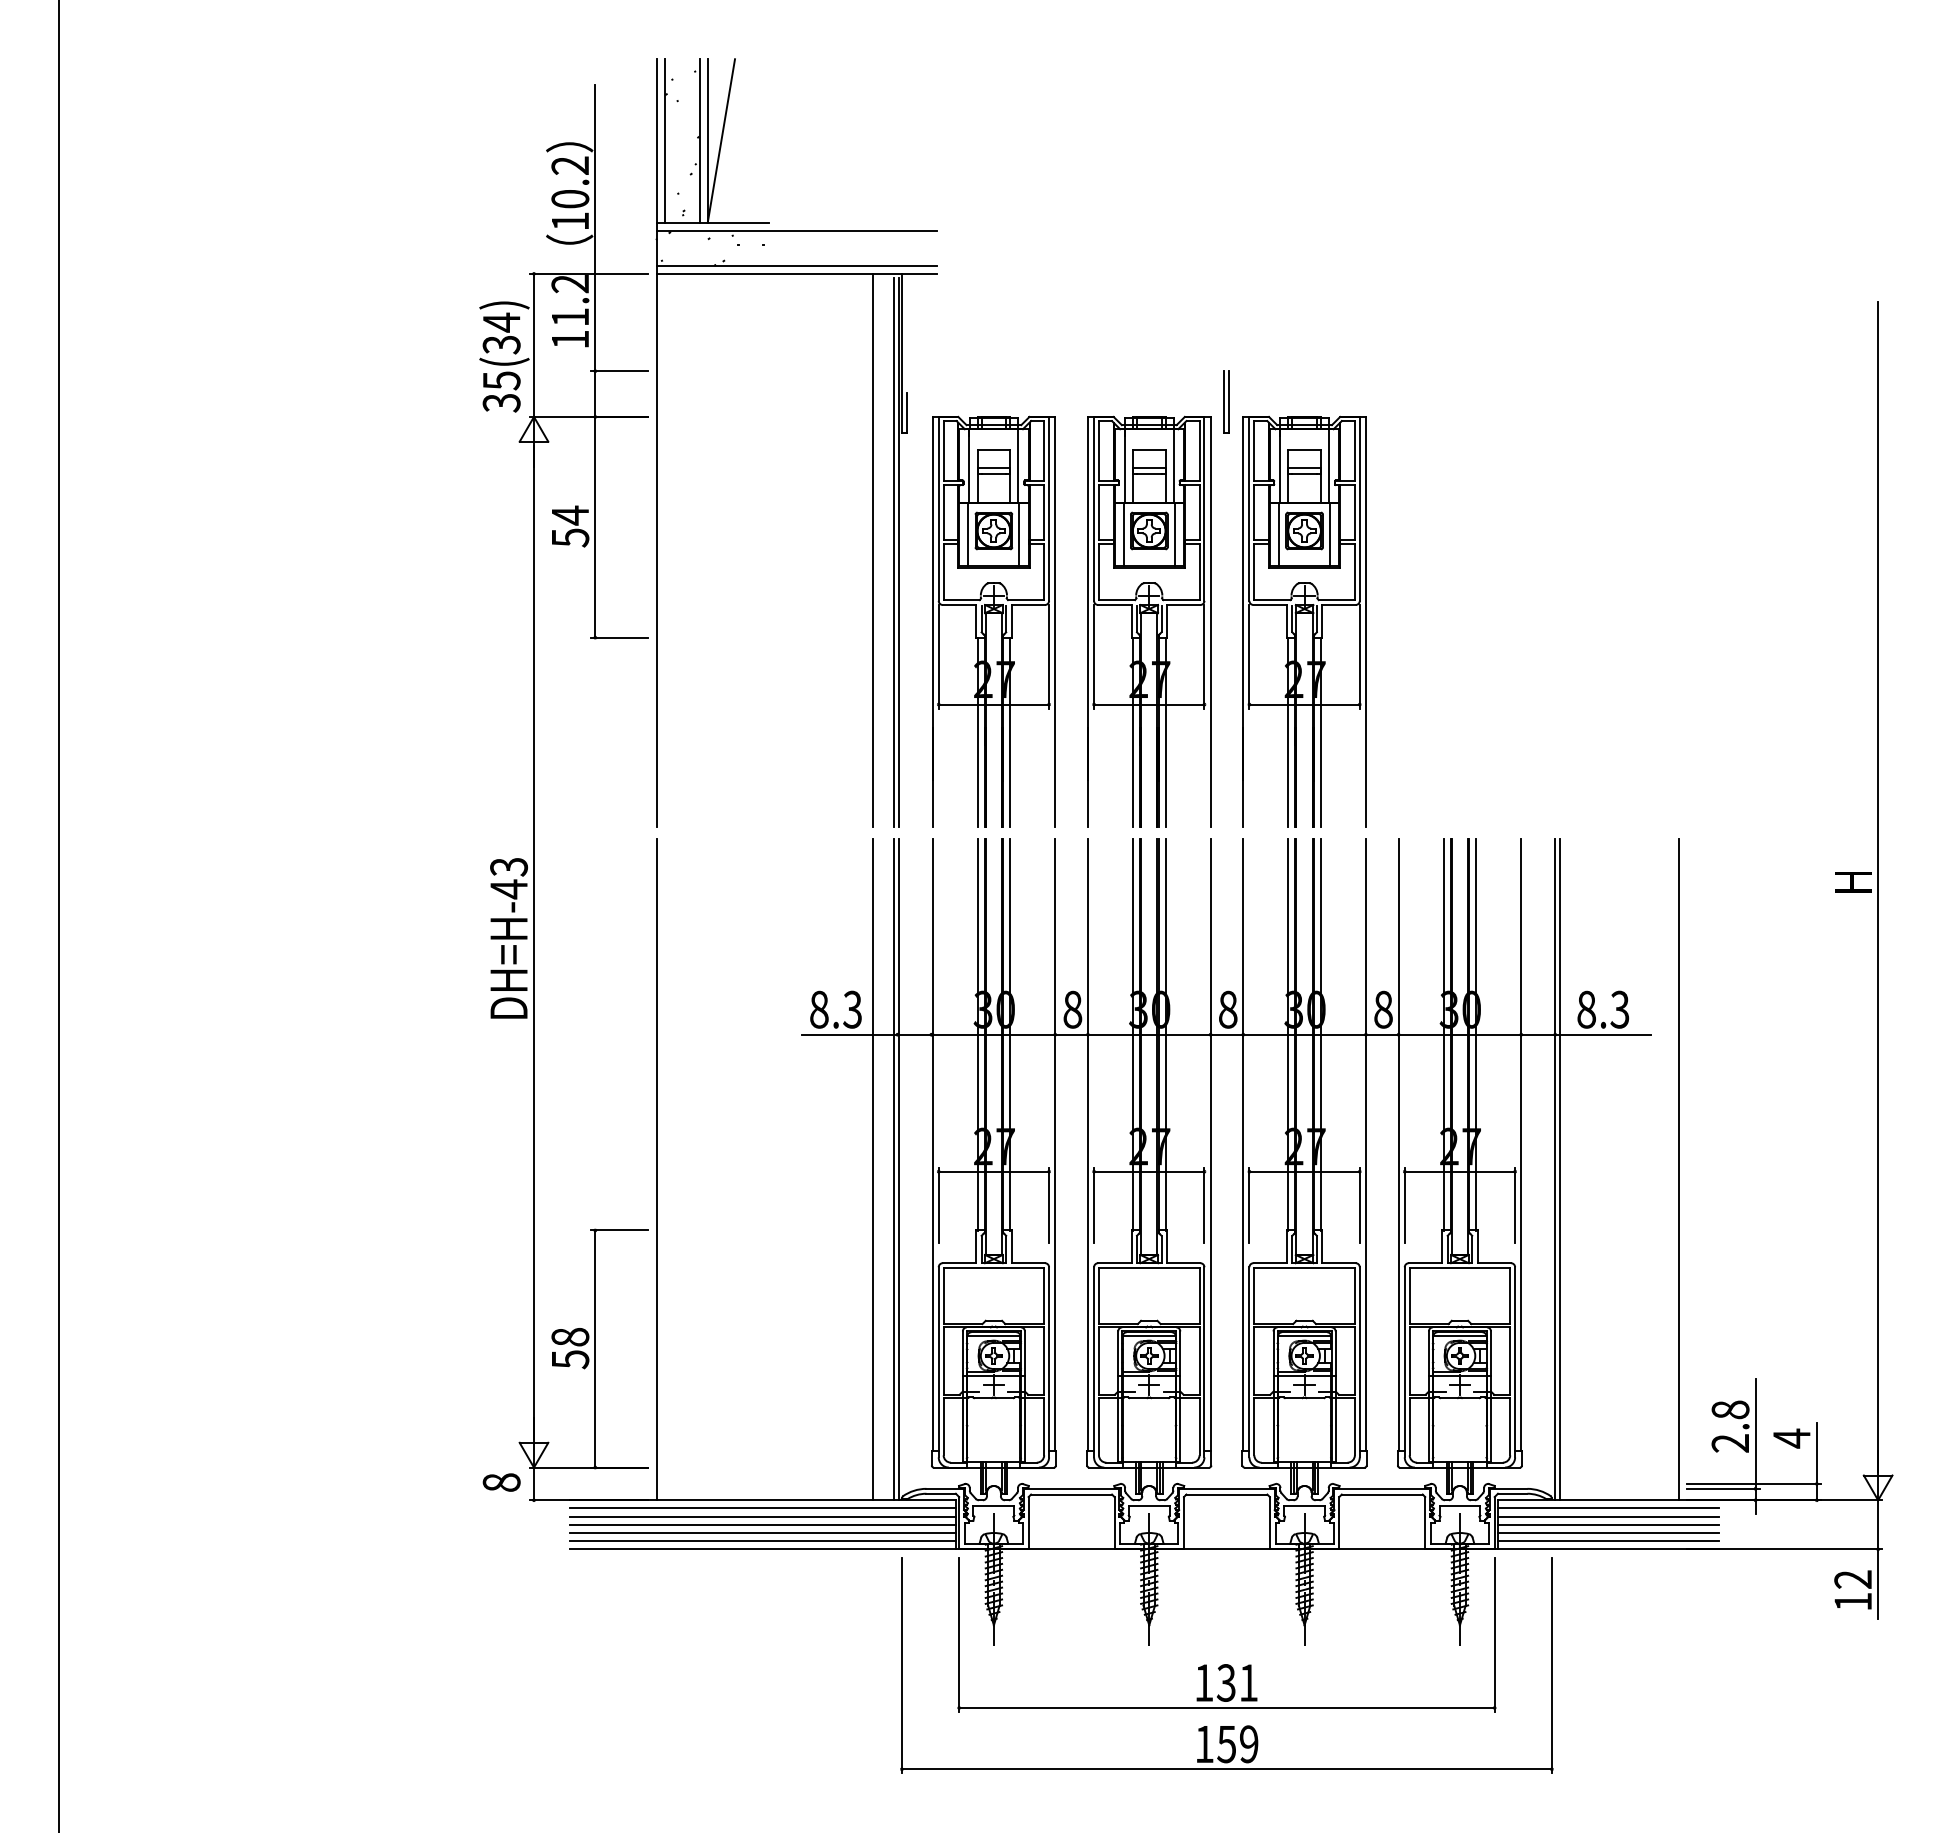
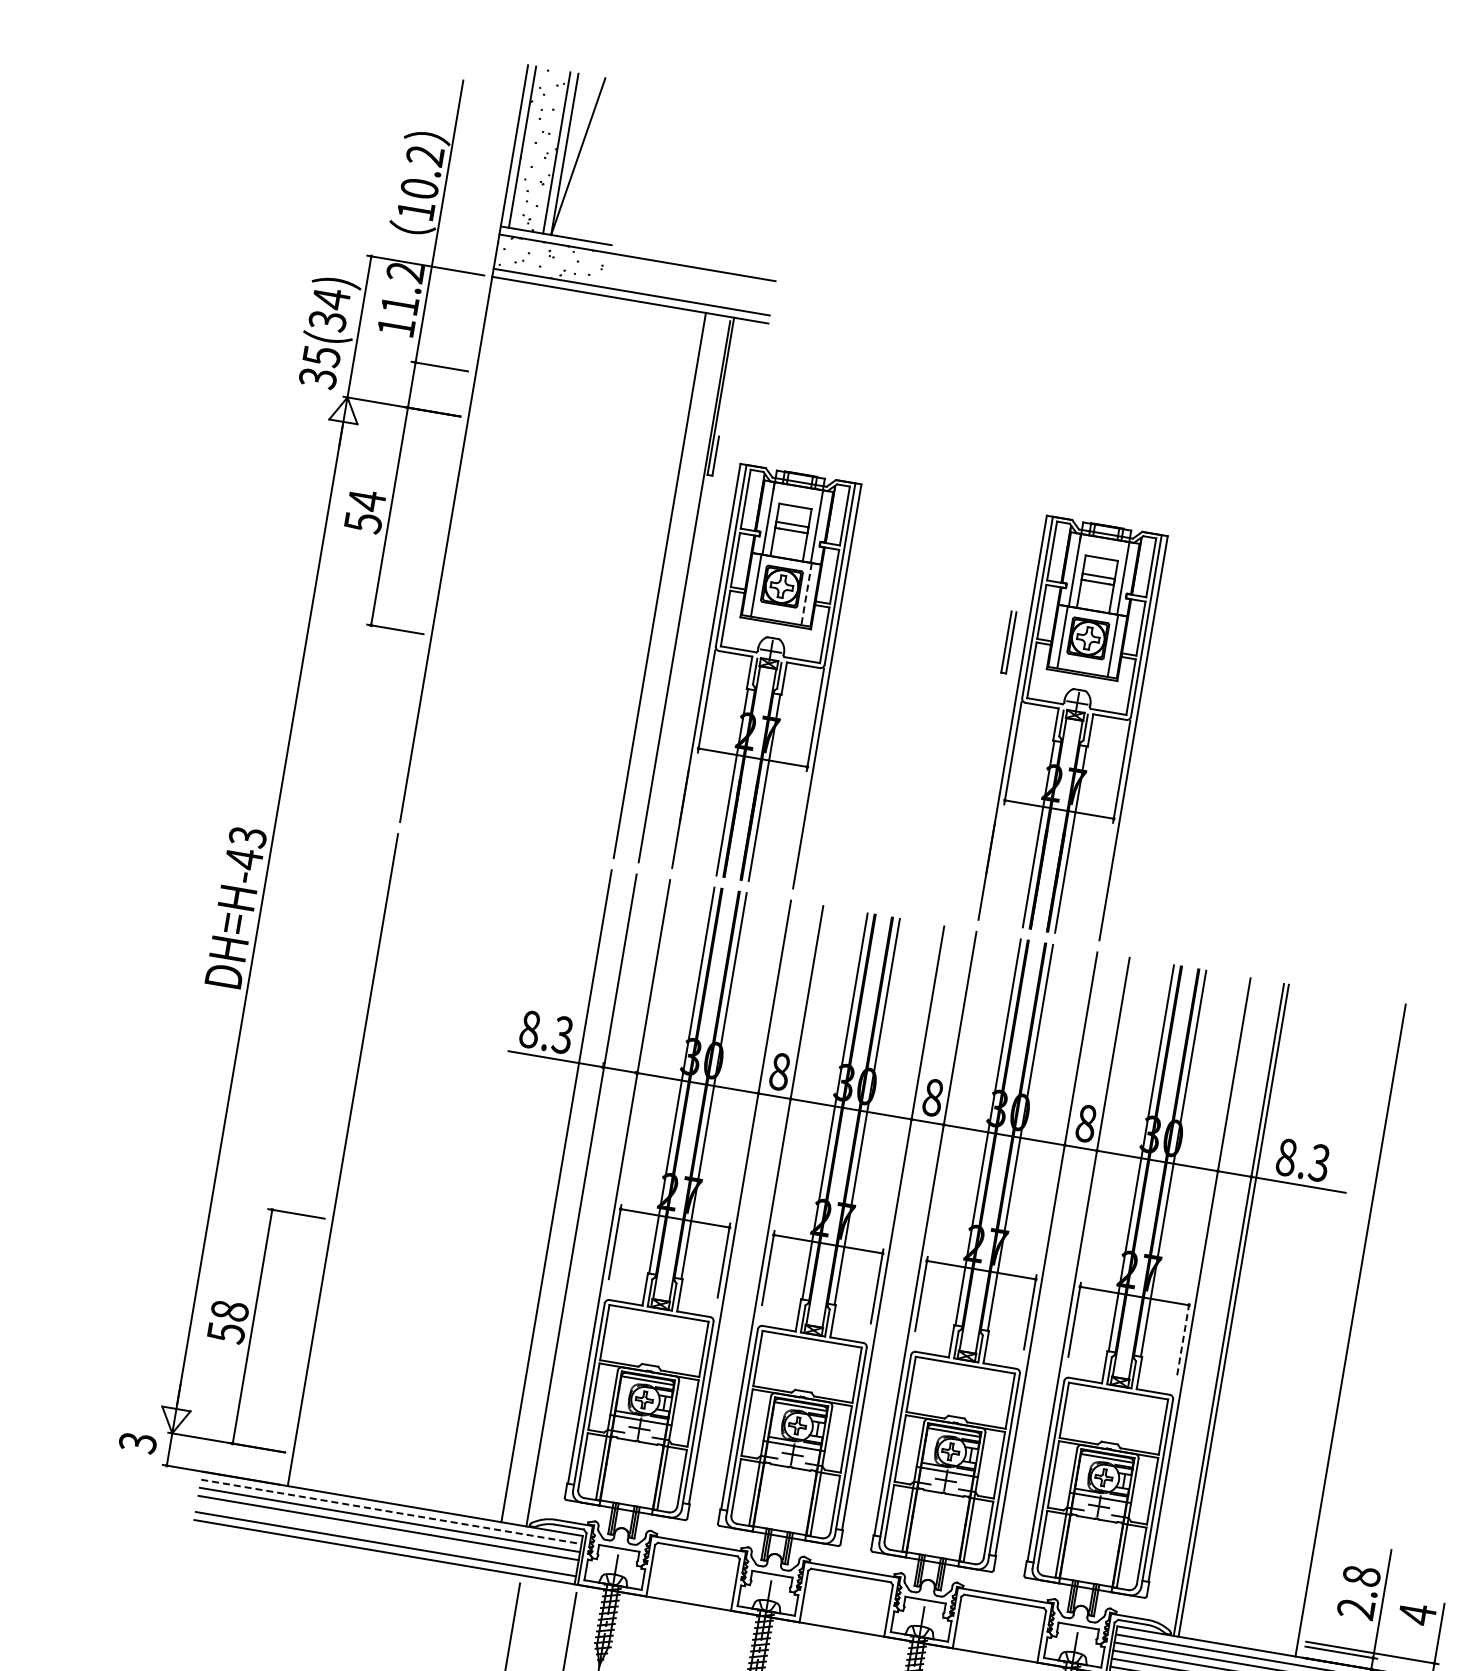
part: (1226, 401) -> (1008, 641), moved
line: (1019, 534) -> (806, 594), solid -> dashed
line: (893, 551) -> (679, 590), removed
part: (1149, 621) -> (920, 701), removed
line: (893, 1169) -> (576, 1199), removed
line: (1515, 1205) -> (1183, 1338), solid -> dashed
text: (501, 1482) -> (137, 1442), 8 -> 3
line: (763, 1508) -> (391, 1511), solid -> dashed
line: (762, 1532) -> (386, 1535), removed

